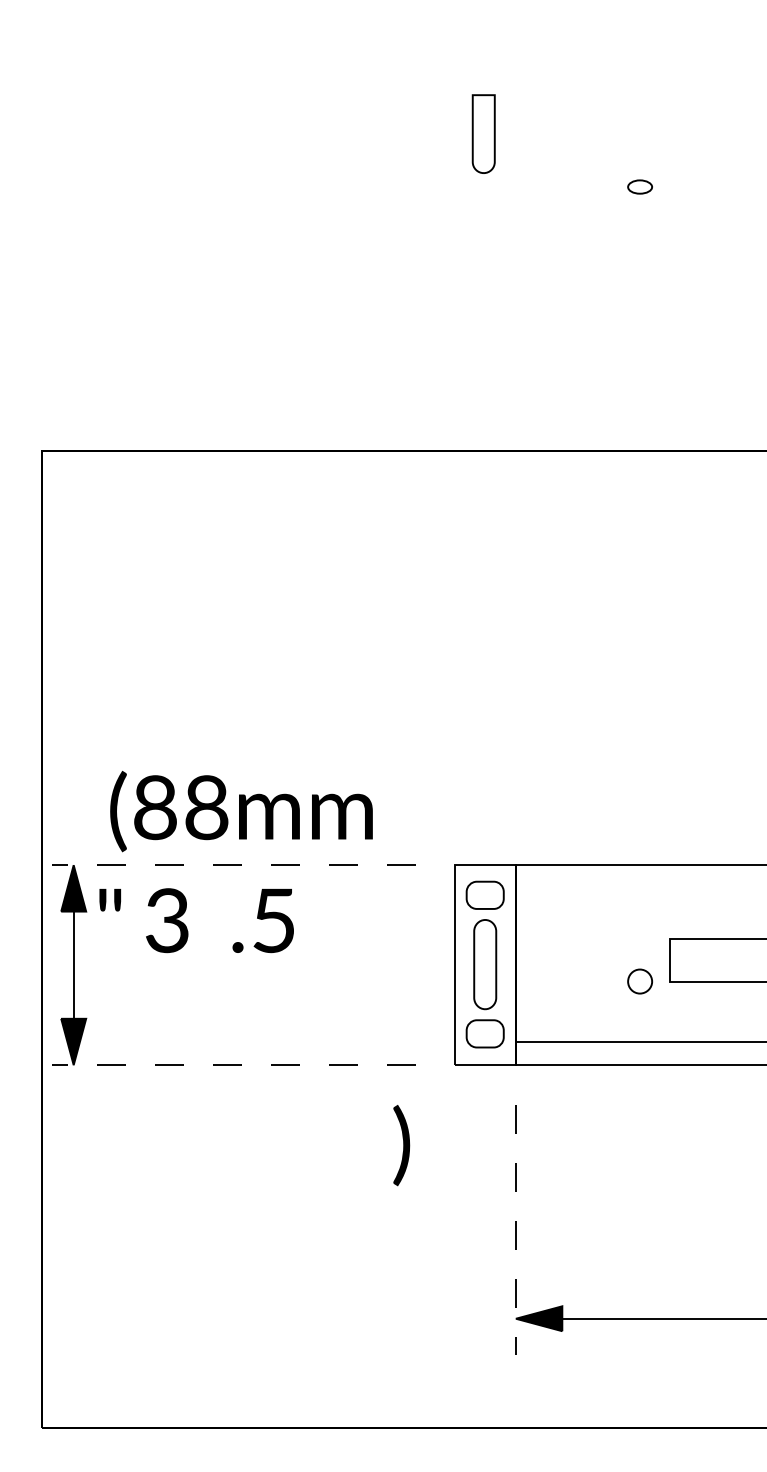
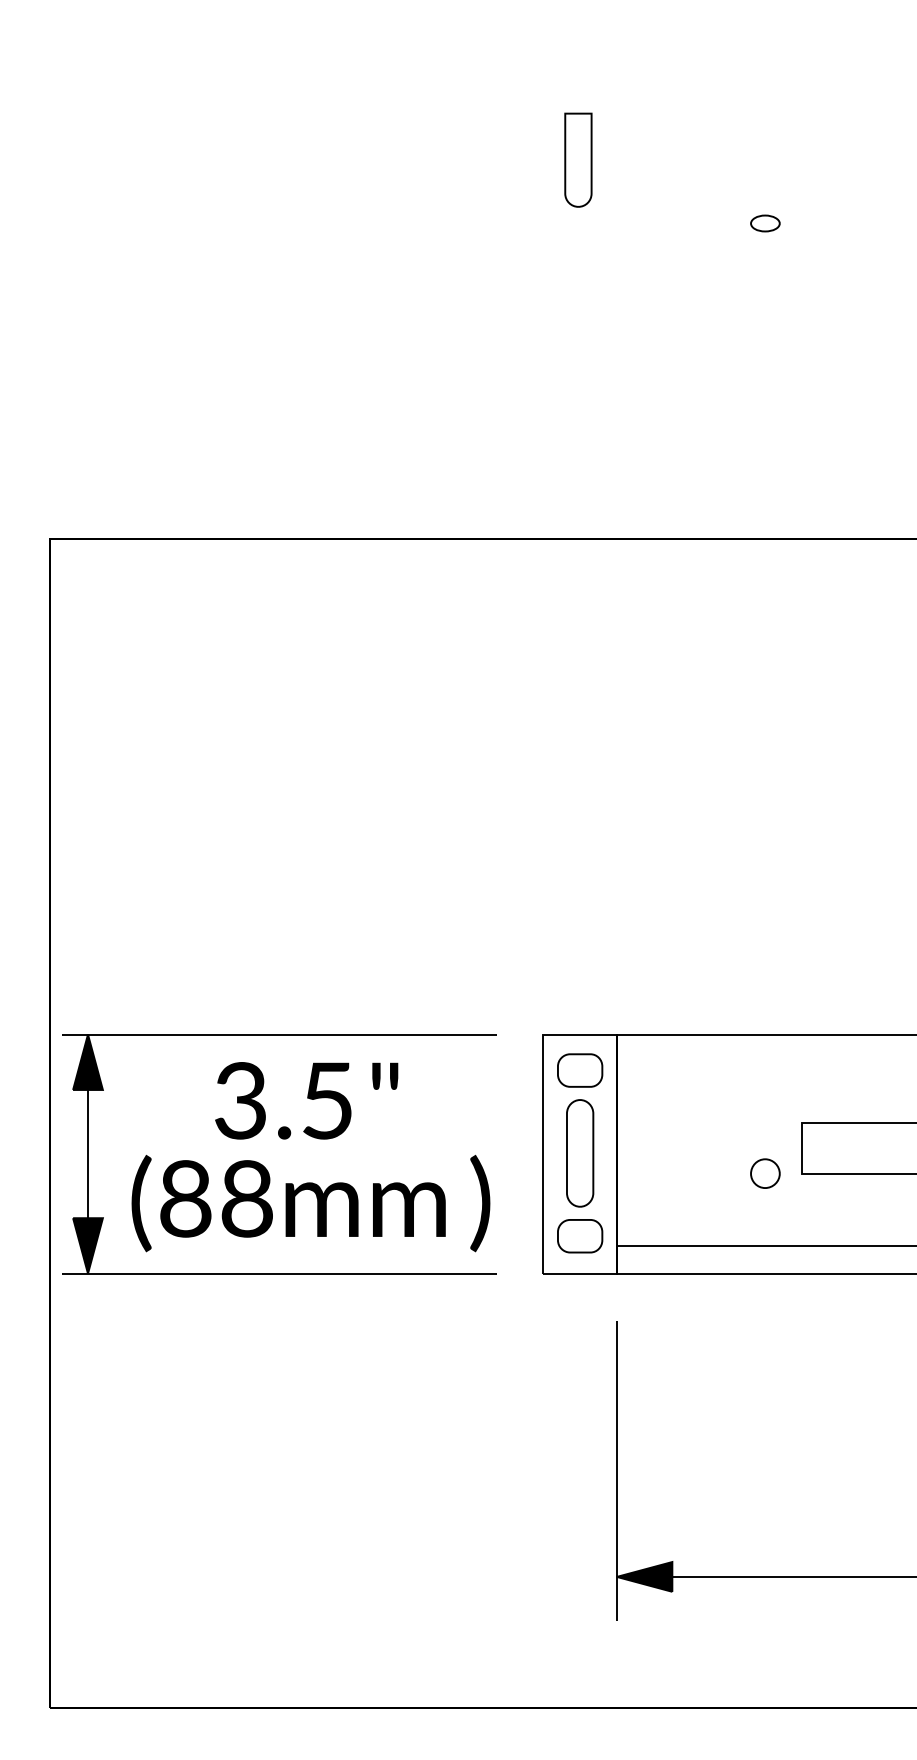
text: (241, 811) -> (288, 1203), moved
line: (234, 865) -> (280, 1034), dashed -> solid
text: (109, 900) -> (384, 1076), moved
text: (167, 920) -> (240, 1100), moved
line: (234, 1065) -> (280, 1274), dashed -> solid
text: (401, 1145) -> (480, 1203), moved
line: (515, 1230) -> (616, 1471), dashed -> solid

